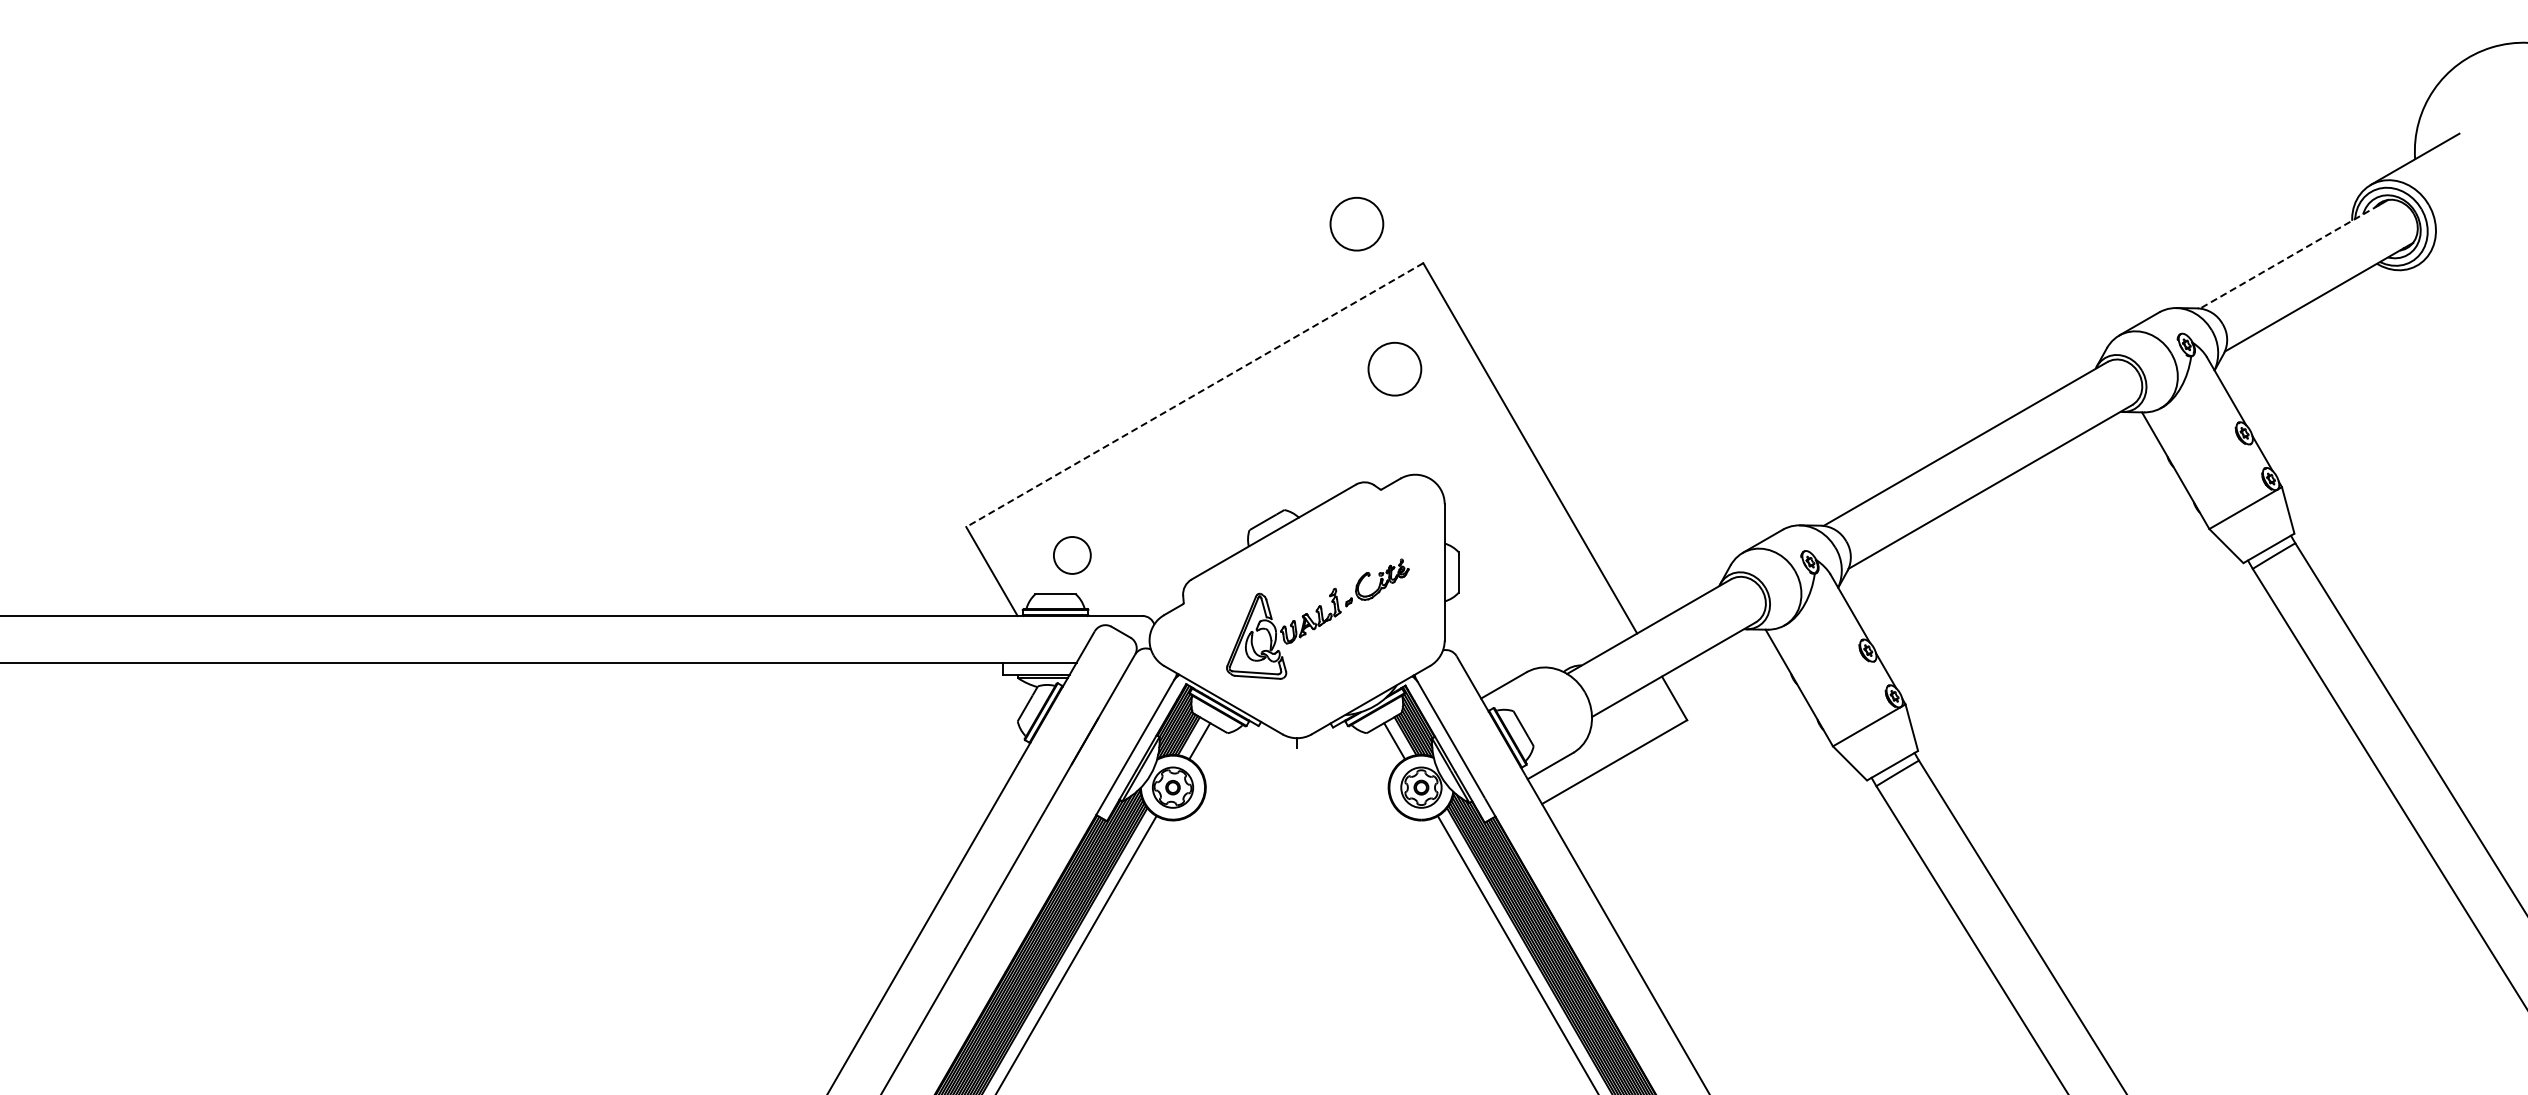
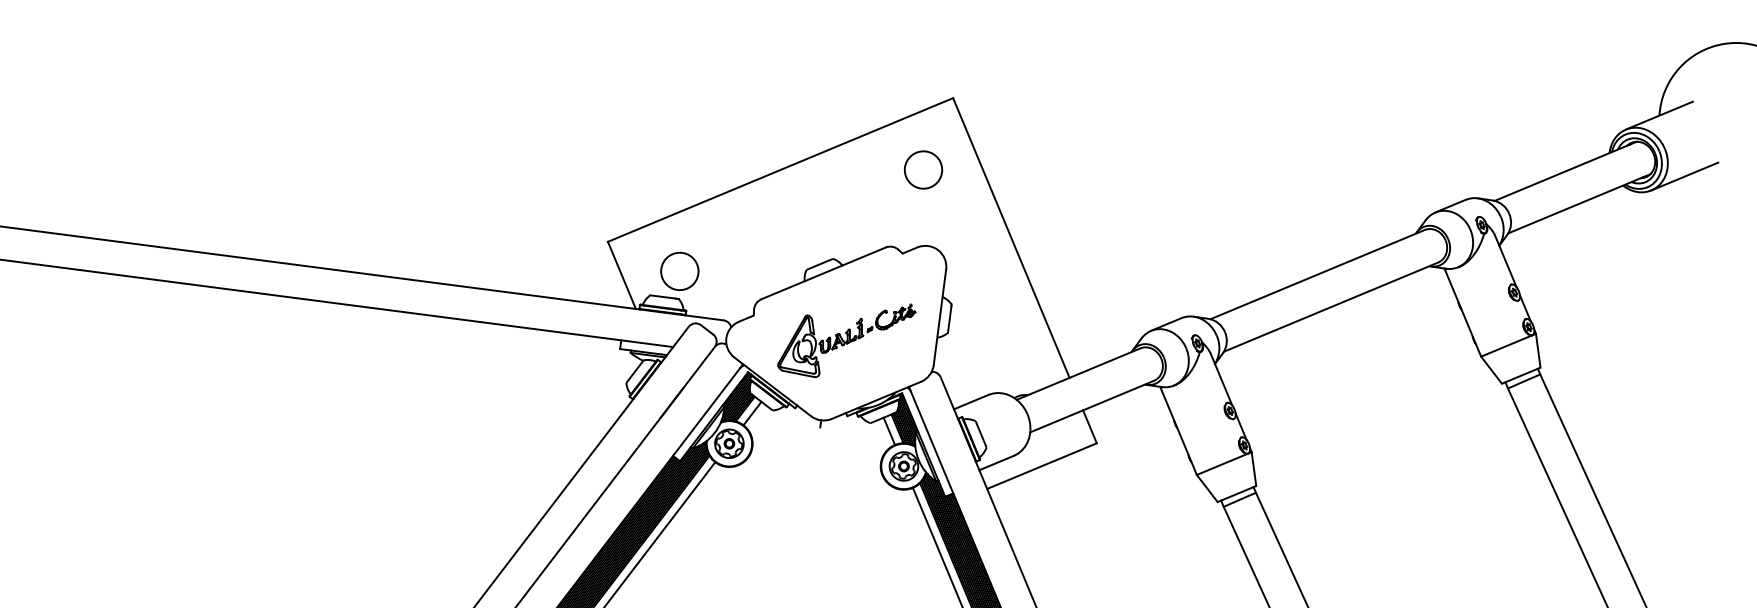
circle: (1356, 223) -> (909, 64), removed
line: (2461, 239) -> (1684, 176), added
line: (2289, 257) -> (1562, 173), dashed -> solid
line: (1194, 395) -> (780, 170), dashed -> solid
circle: (1072, 555) -> (679, 271), size x1.43

